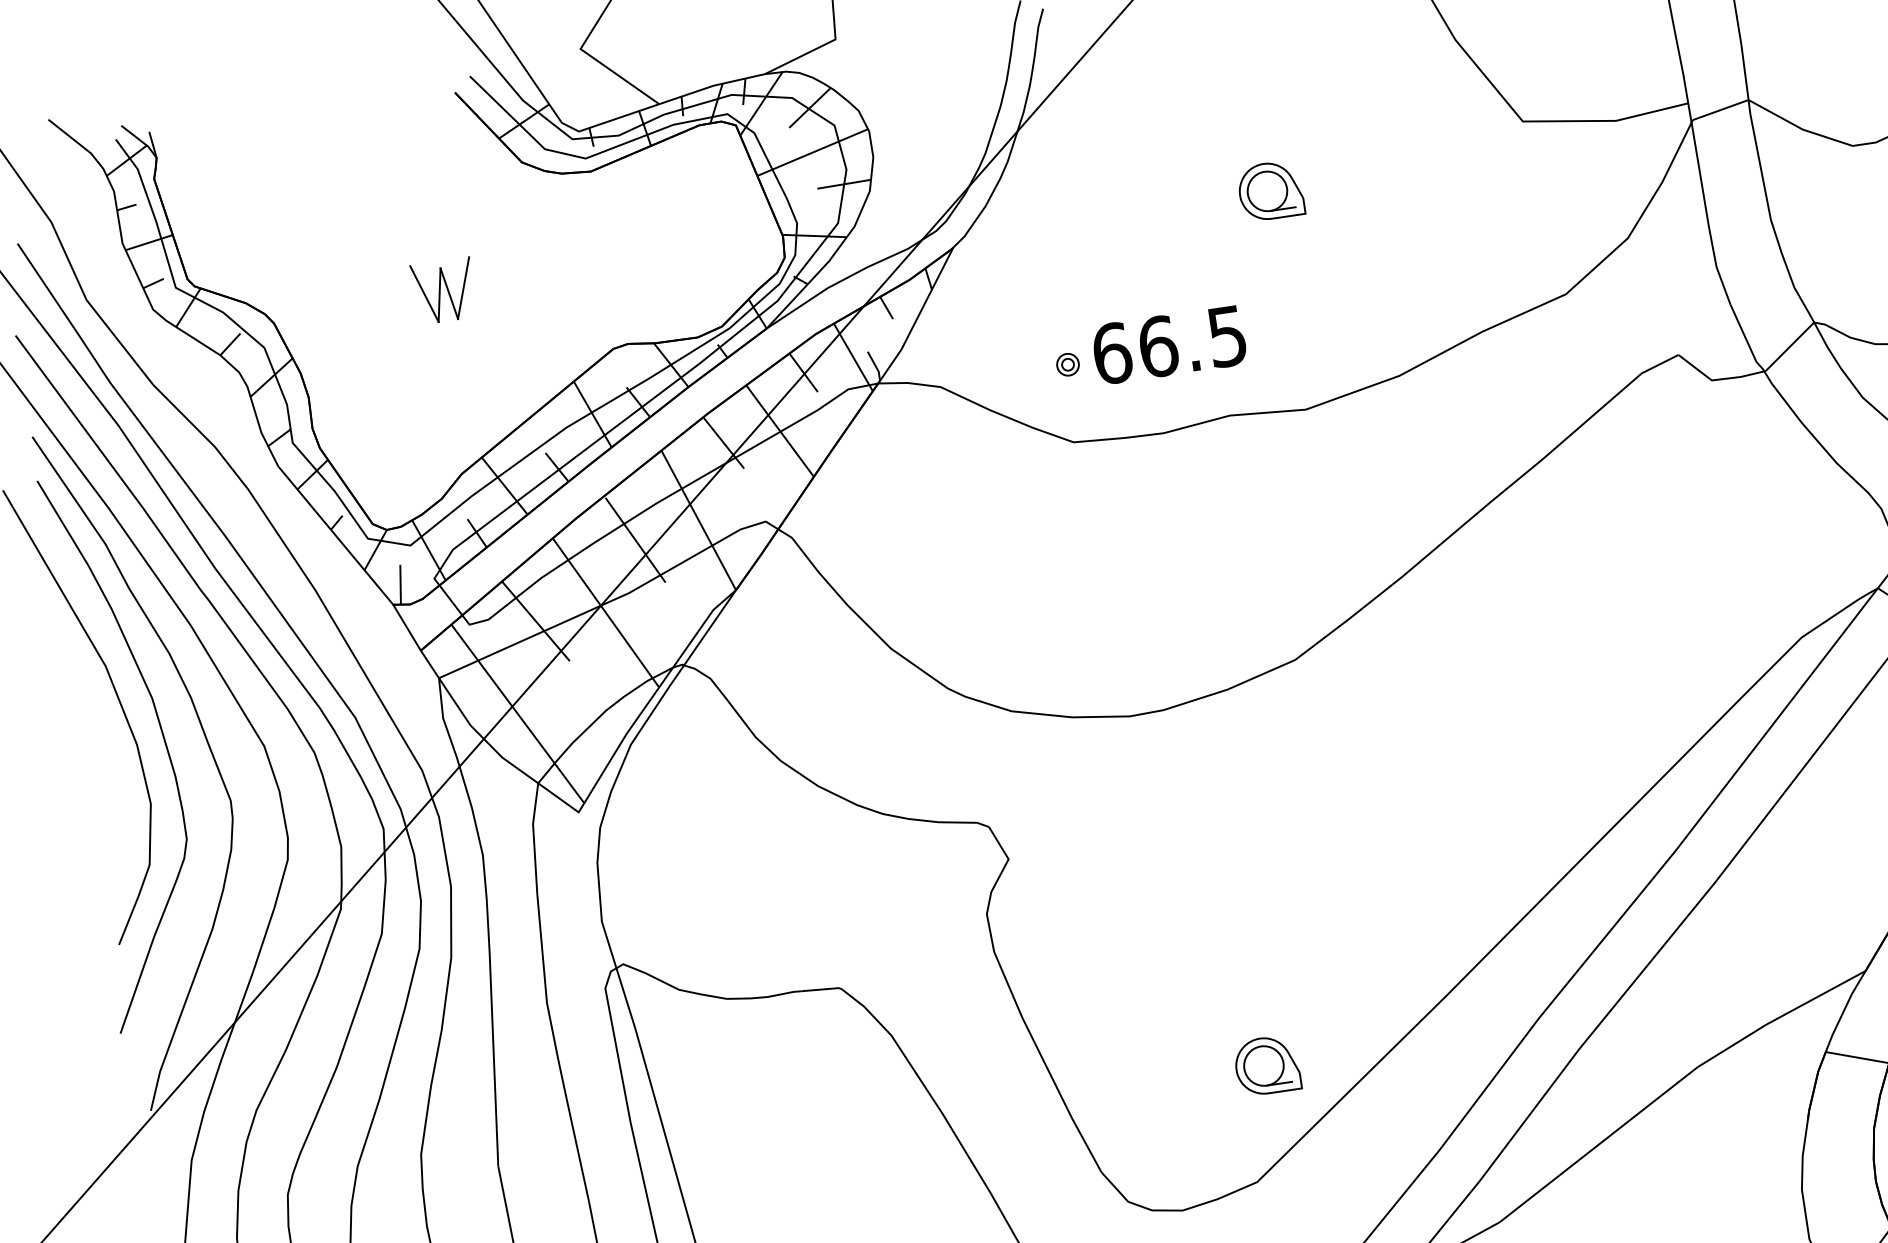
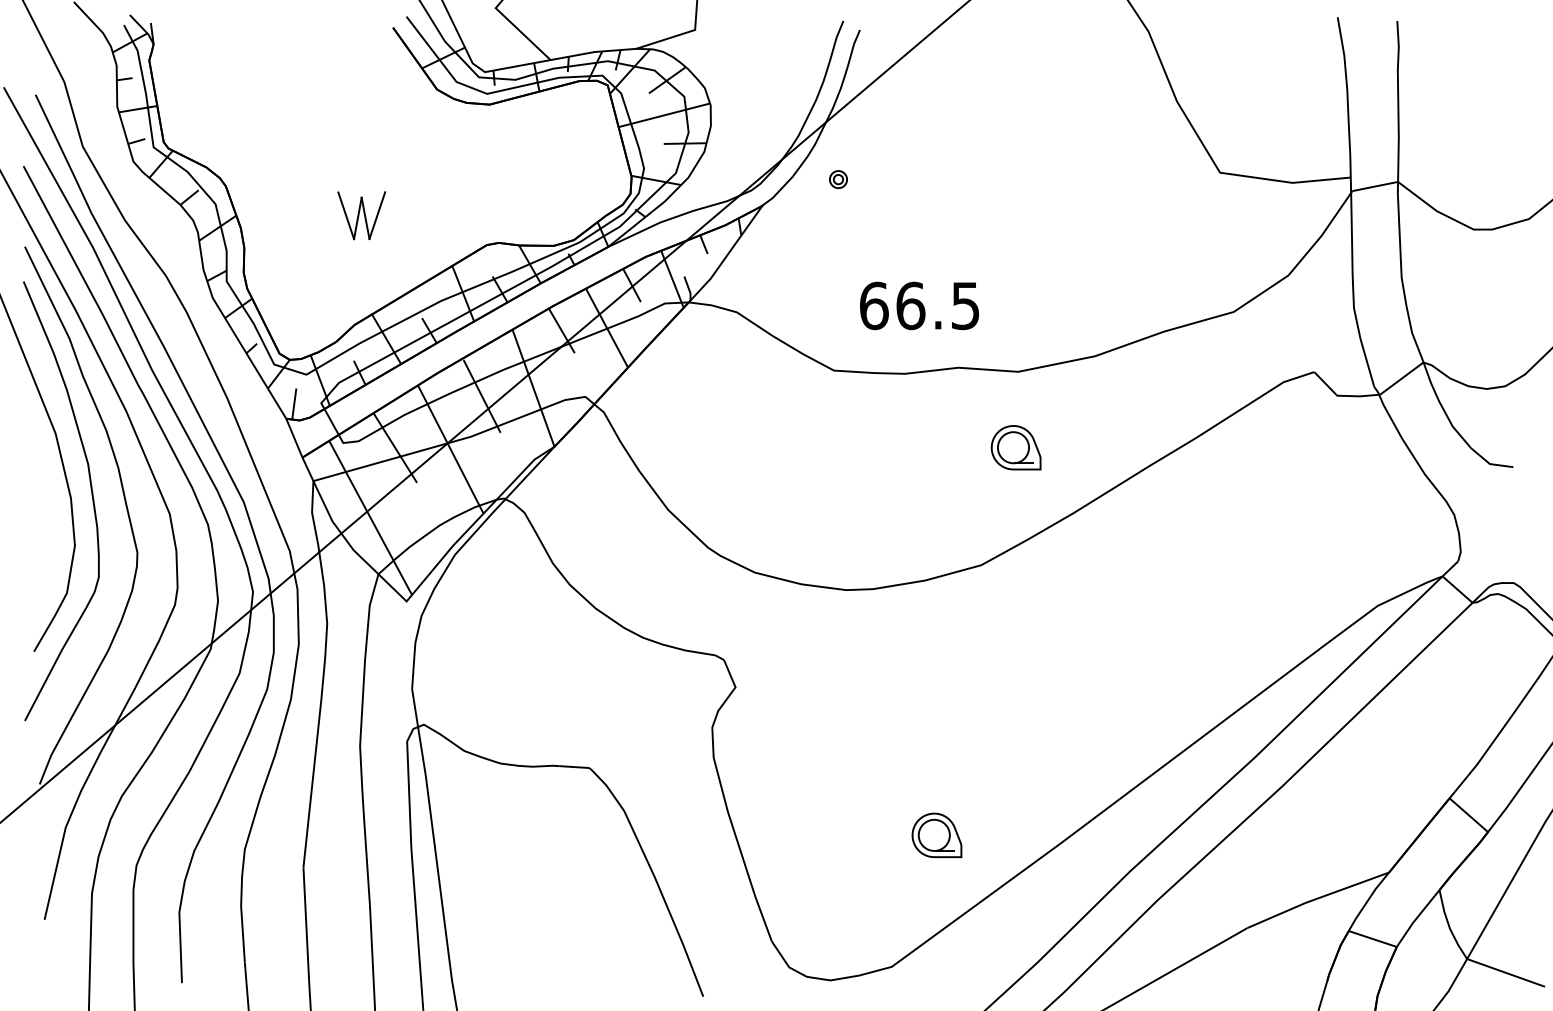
part: (1269, 190) -> (1015, 447), moved
part: (443, 290) -> (361, 215), moved
part: (1067, 364) -> (838, 179), moved
part: (1266, 1065) -> (936, 835), moved

